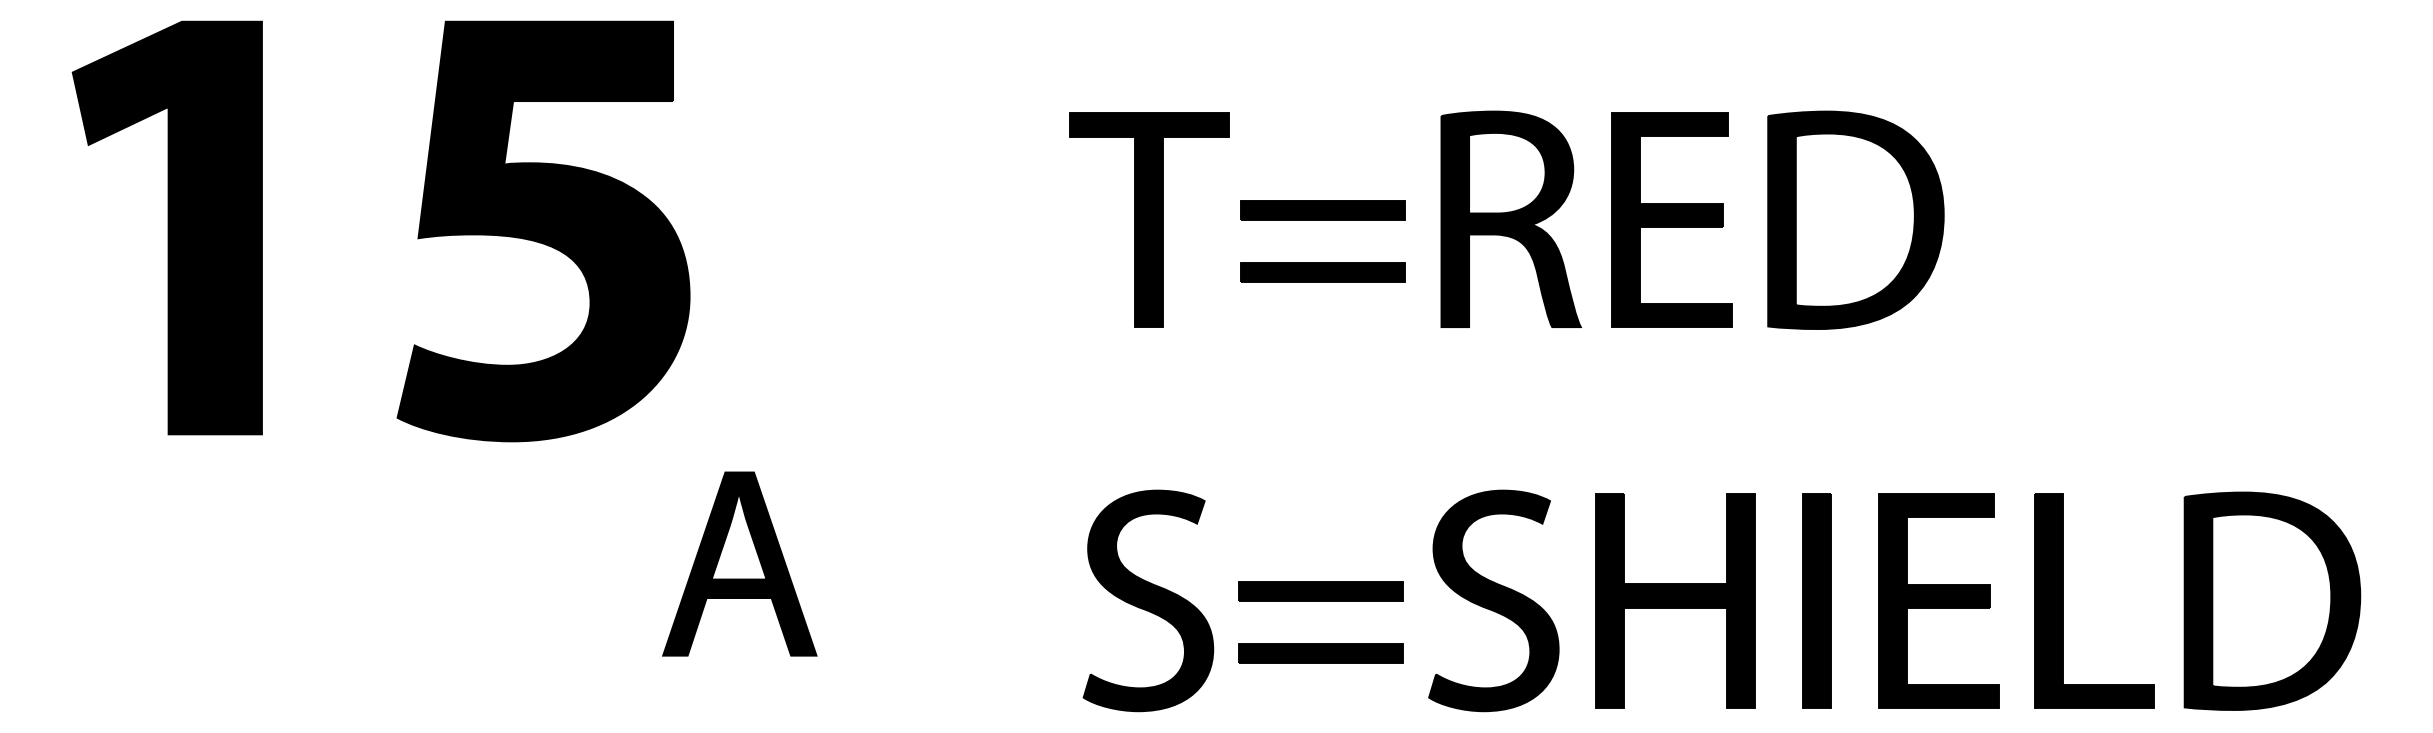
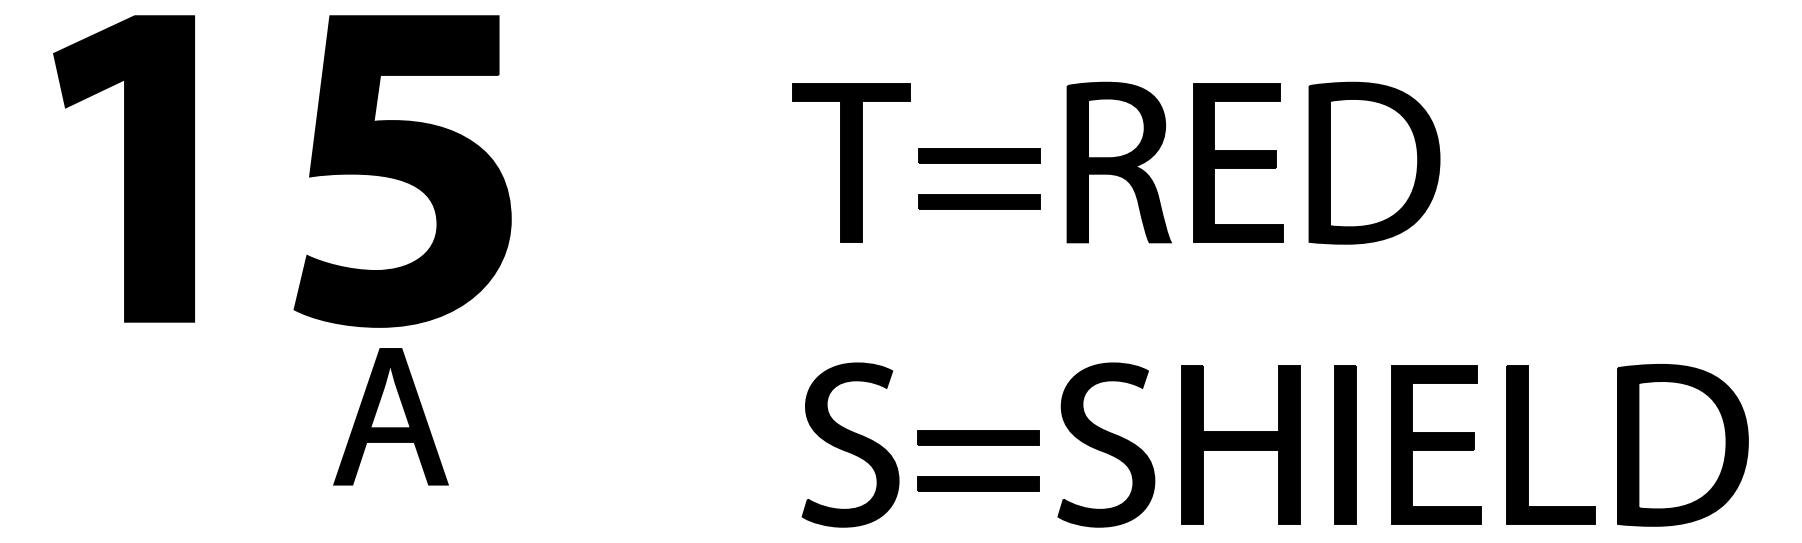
part: (739, 563) -> (390, 416), moved

